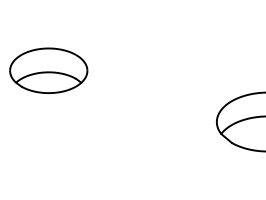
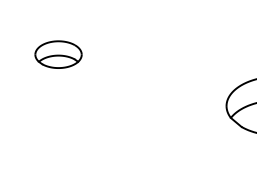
part: (48, 70) -> (58, 54), size x0.6

